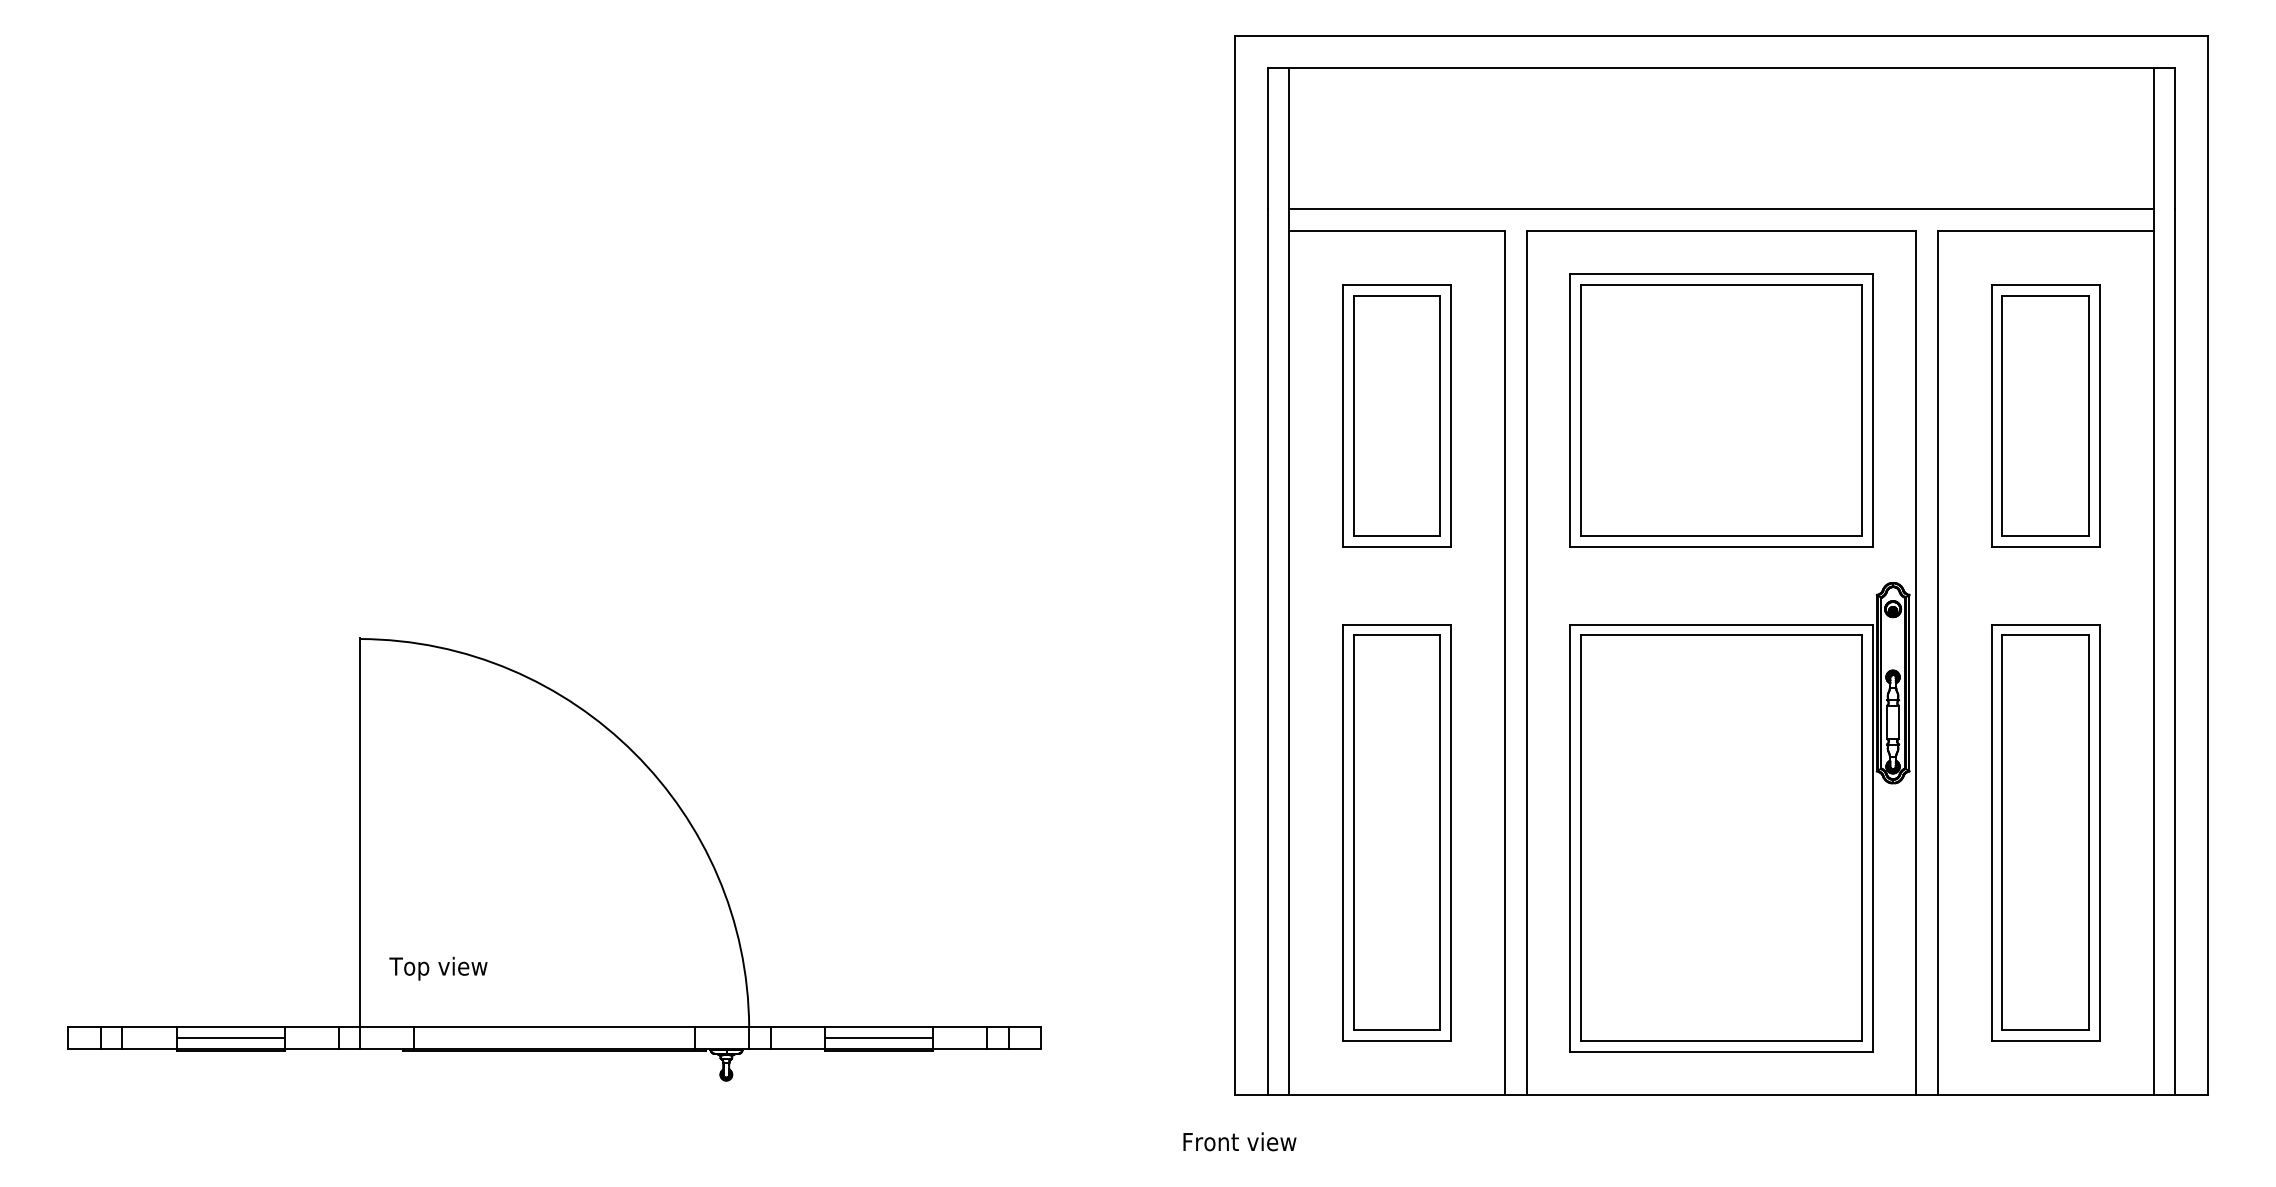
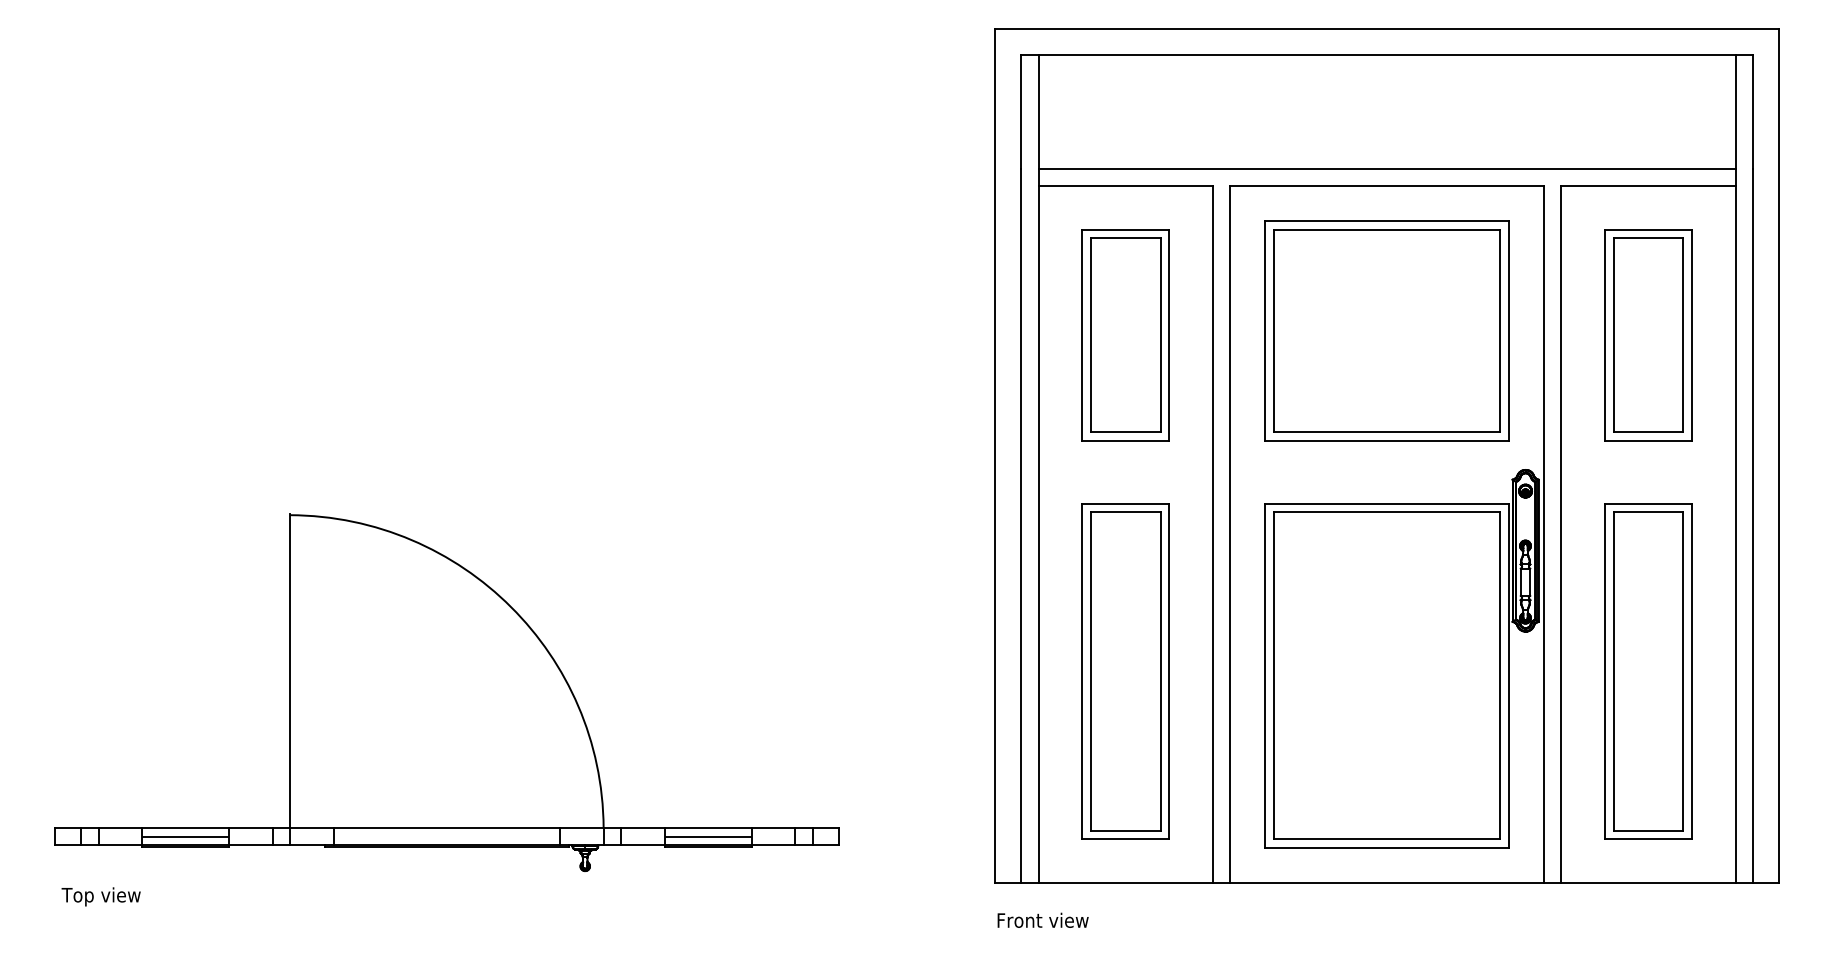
text: (437, 968) -> (100, 896), moved
text: (1239, 1140) -> (1042, 919), moved

